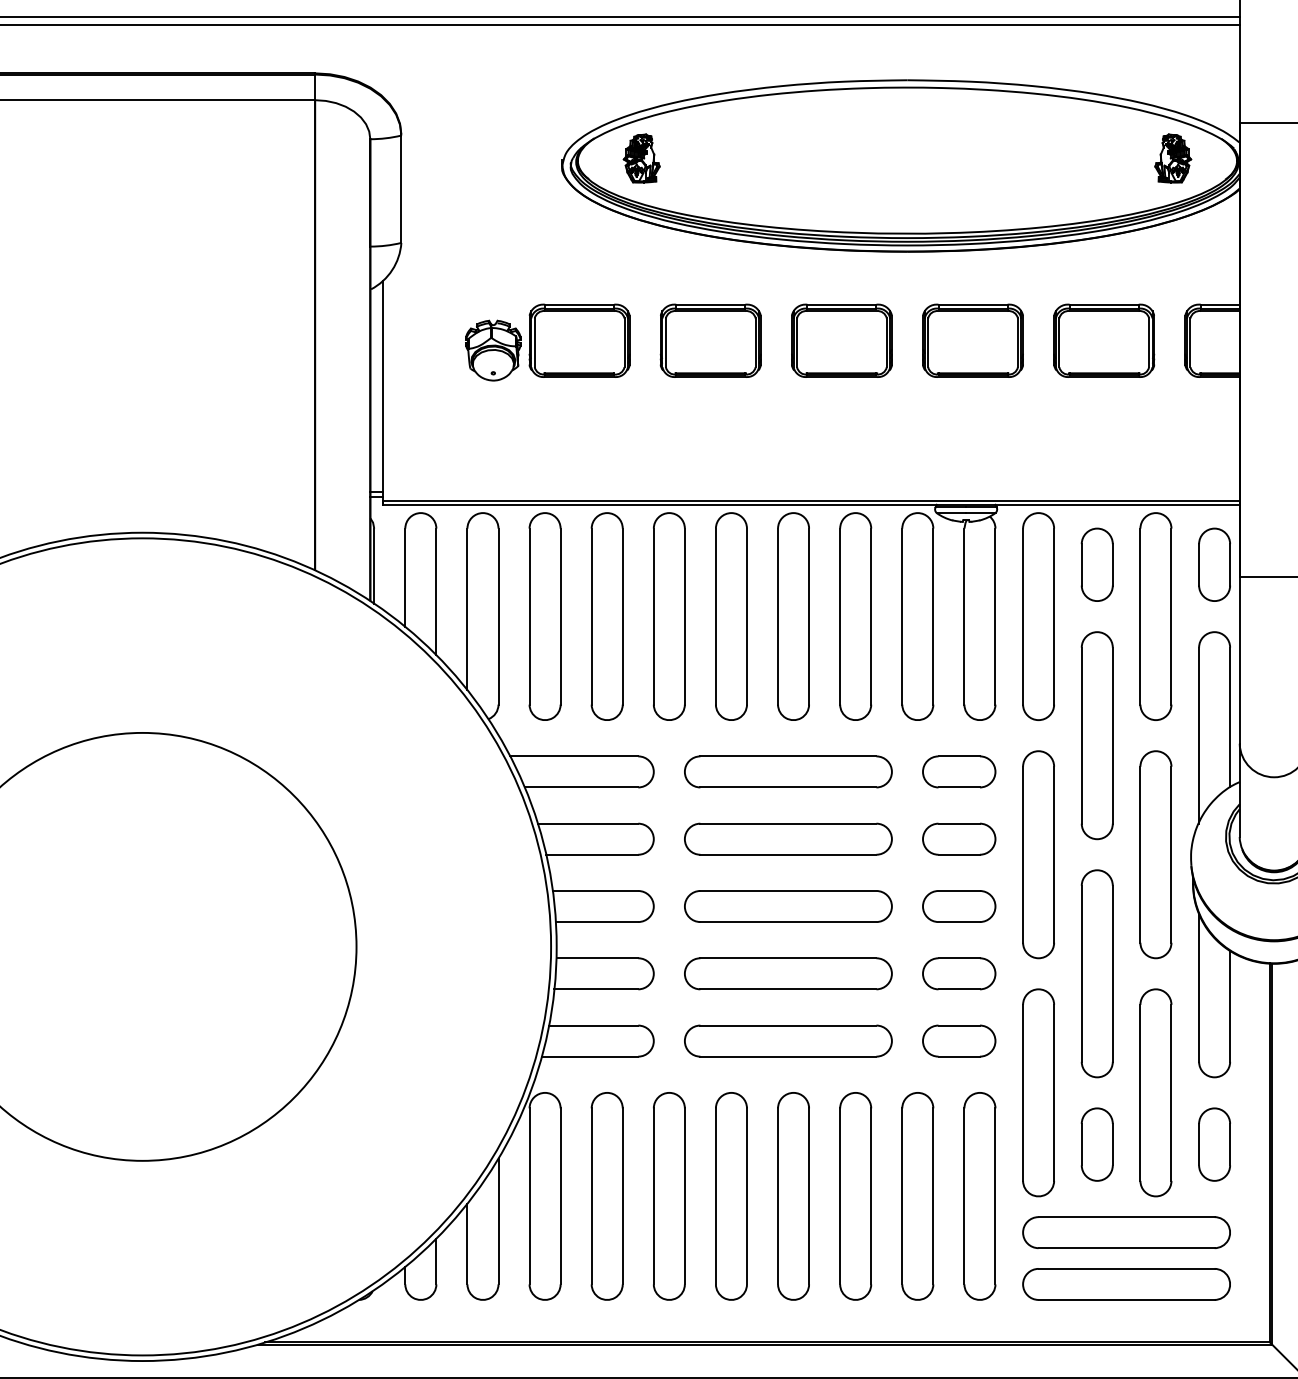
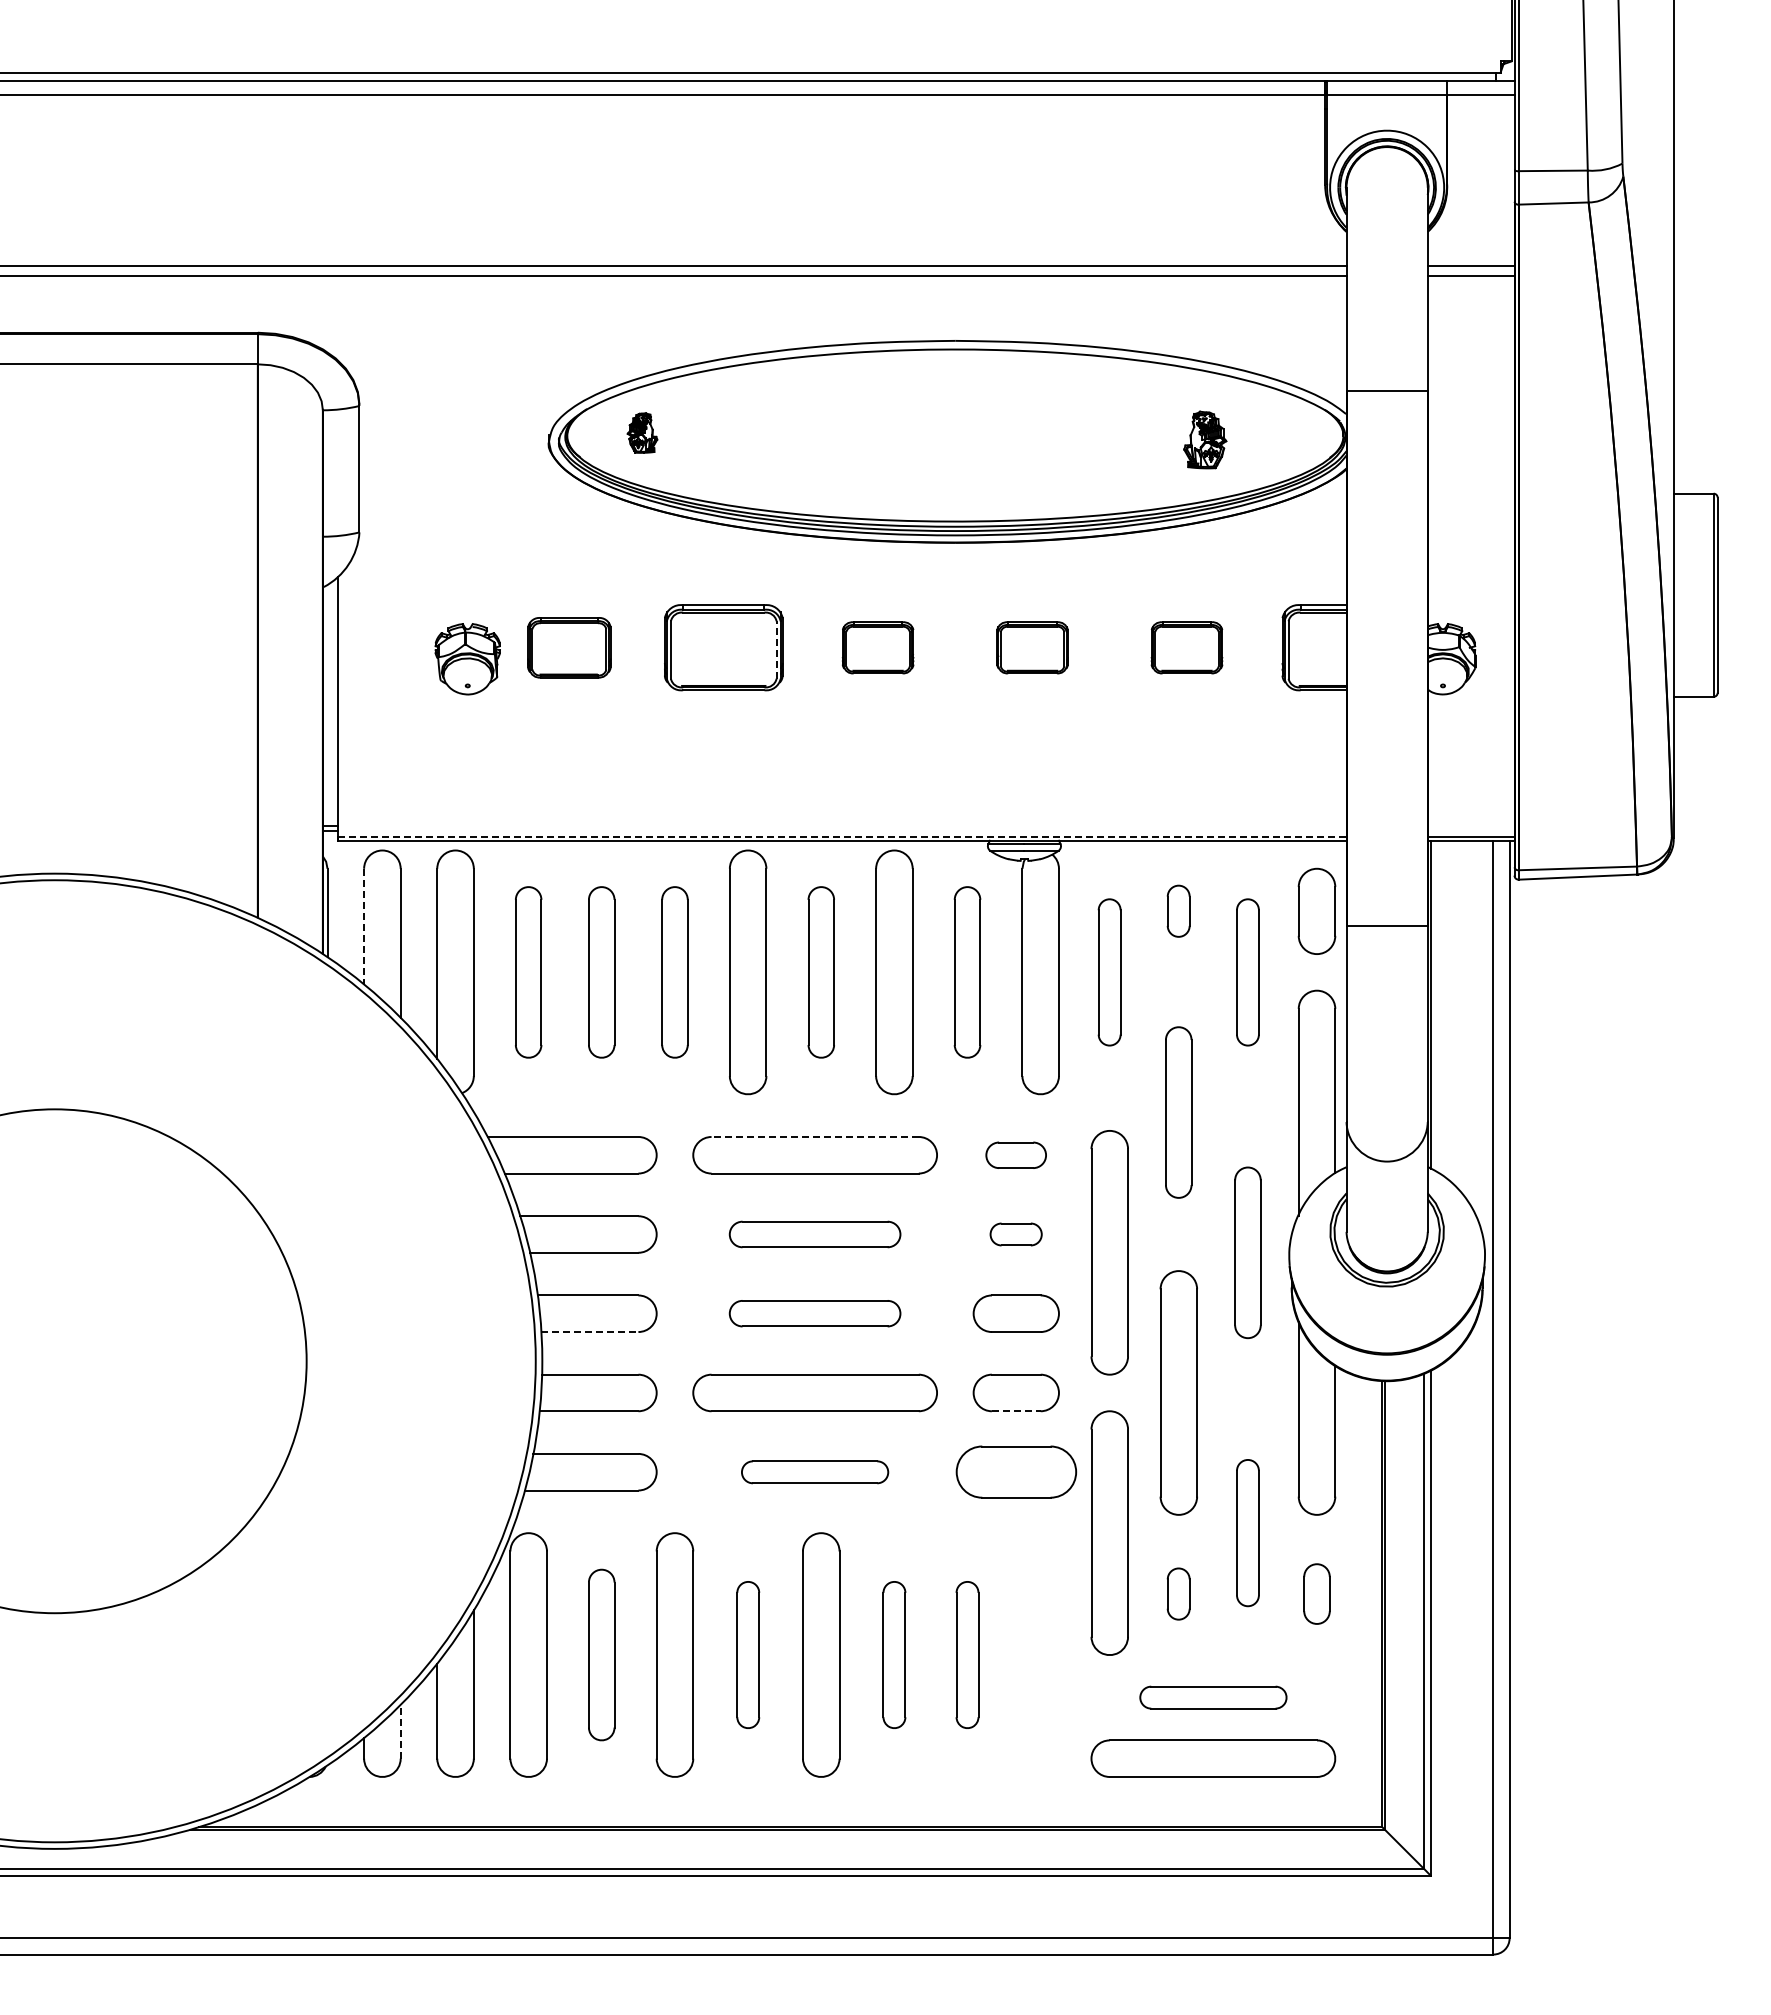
part: (641, 158) -> (642, 432), size x0.7
part: (1173, 158) -> (1205, 439), moved
part: (579, 340) -> (569, 647), size x0.7
part: (841, 340) -> (877, 647), size x0.6
part: (972, 340) -> (1032, 647), size x0.6
part: (1103, 340) -> (1186, 647), size x0.6
line: (755, 343) -> (776, 650), solid -> dashed
line: (811, 501) -> (842, 836), solid -> dashed
part: (1096, 564) -> (1178, 910), size x0.6
line: (405, 577) -> (364, 926), solid -> dashed
part: (544, 616) -> (528, 972), size x0.7
part: (606, 616) -> (601, 972), size x0.7
part: (668, 616) -> (674, 972), size x0.7
part: (793, 616) -> (821, 972), size x0.7
part: (917, 616) -> (967, 972), size x0.7
part: (1038, 616) -> (1109, 972), size x0.6
part: (1155, 616) -> (1247, 972), size x0.6
part: (1096, 735) -> (1178, 1112), size x0.7
line: (788, 755) -> (815, 1136), solid -> dashed
part: (958, 772) -> (1015, 1155), size x0.7
part: (787, 839) -> (814, 1234), size x0.7
part: (958, 839) -> (1015, 1234), size x0.6
part: (1155, 854) -> (1247, 1252), size x0.7
part: (787, 906) -> (814, 1313), size x0.7
line: (597, 922) -> (590, 1332), solid -> dashed
line: (959, 989) -> (1016, 1411), solid -> dashed
part: (787, 1041) -> (814, 1472), size x0.6
part: (958, 1041) -> (1015, 1472), size x1.4
part: (1155, 1092) -> (1247, 1532), size x0.6
part: (1096, 1144) -> (1178, 1593), size x0.6
part: (1214, 1144) -> (1316, 1593), size x0.7
part: (606, 1195) -> (601, 1654), size x0.7
part: (731, 1195) -> (748, 1654), size x0.6
part: (855, 1195) -> (894, 1654), size x0.6
part: (917, 1195) -> (967, 1654), size x0.6
part: (979, 1195) -> (1040, 1654), removed
part: (1126, 1232) -> (1213, 1697), size x0.6
line: (436, 1261) -> (400, 1731), solid -> dashed

